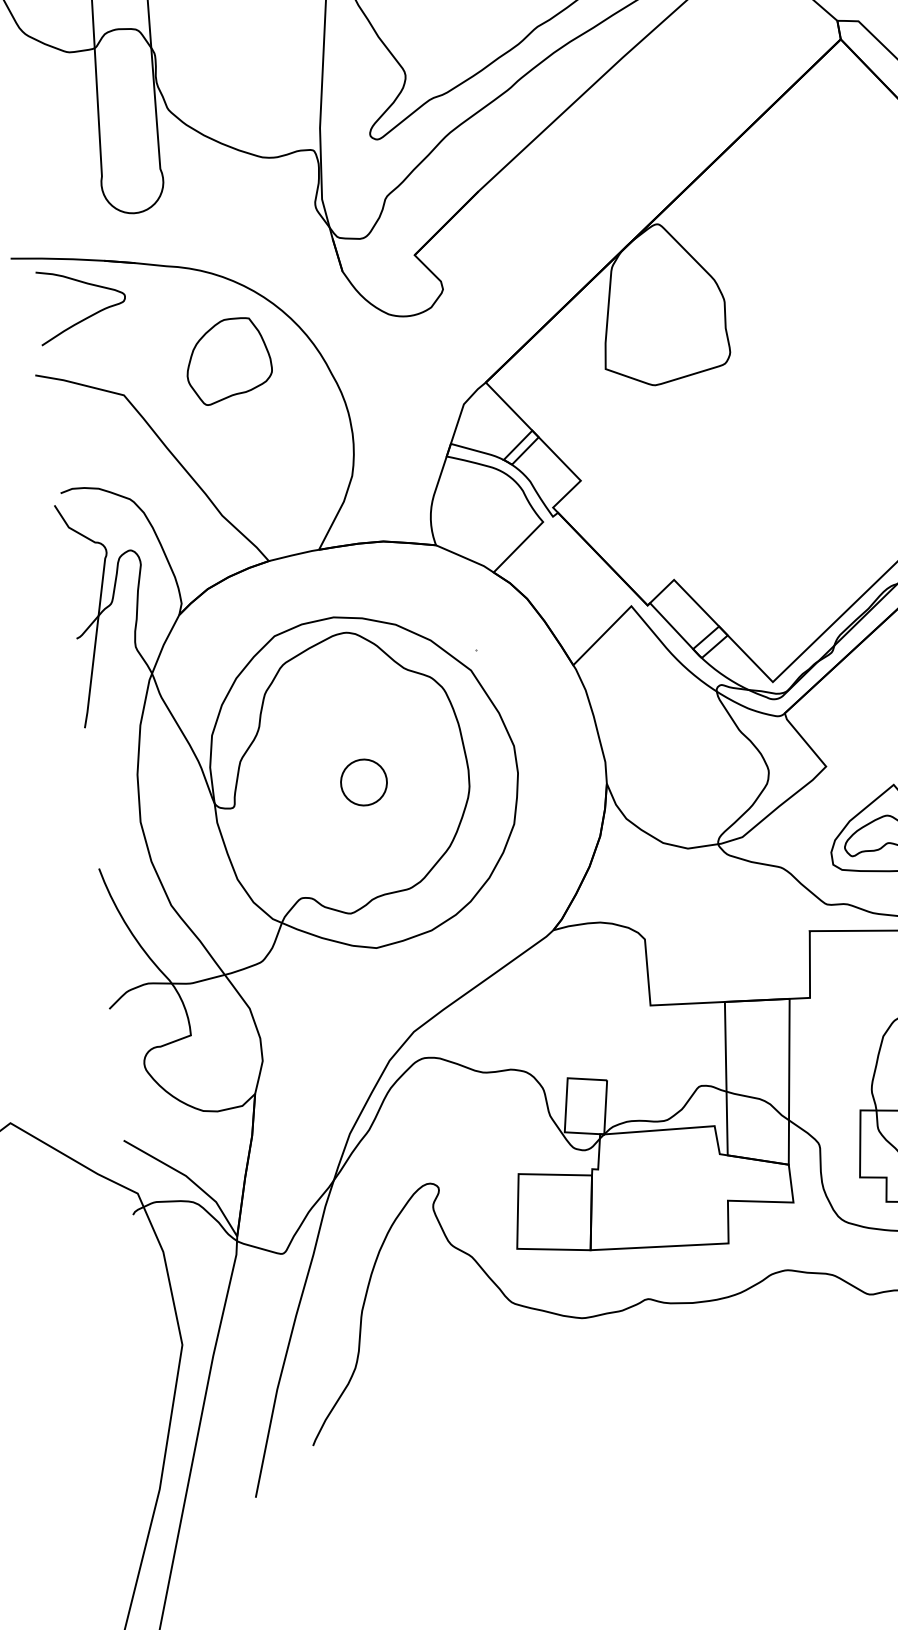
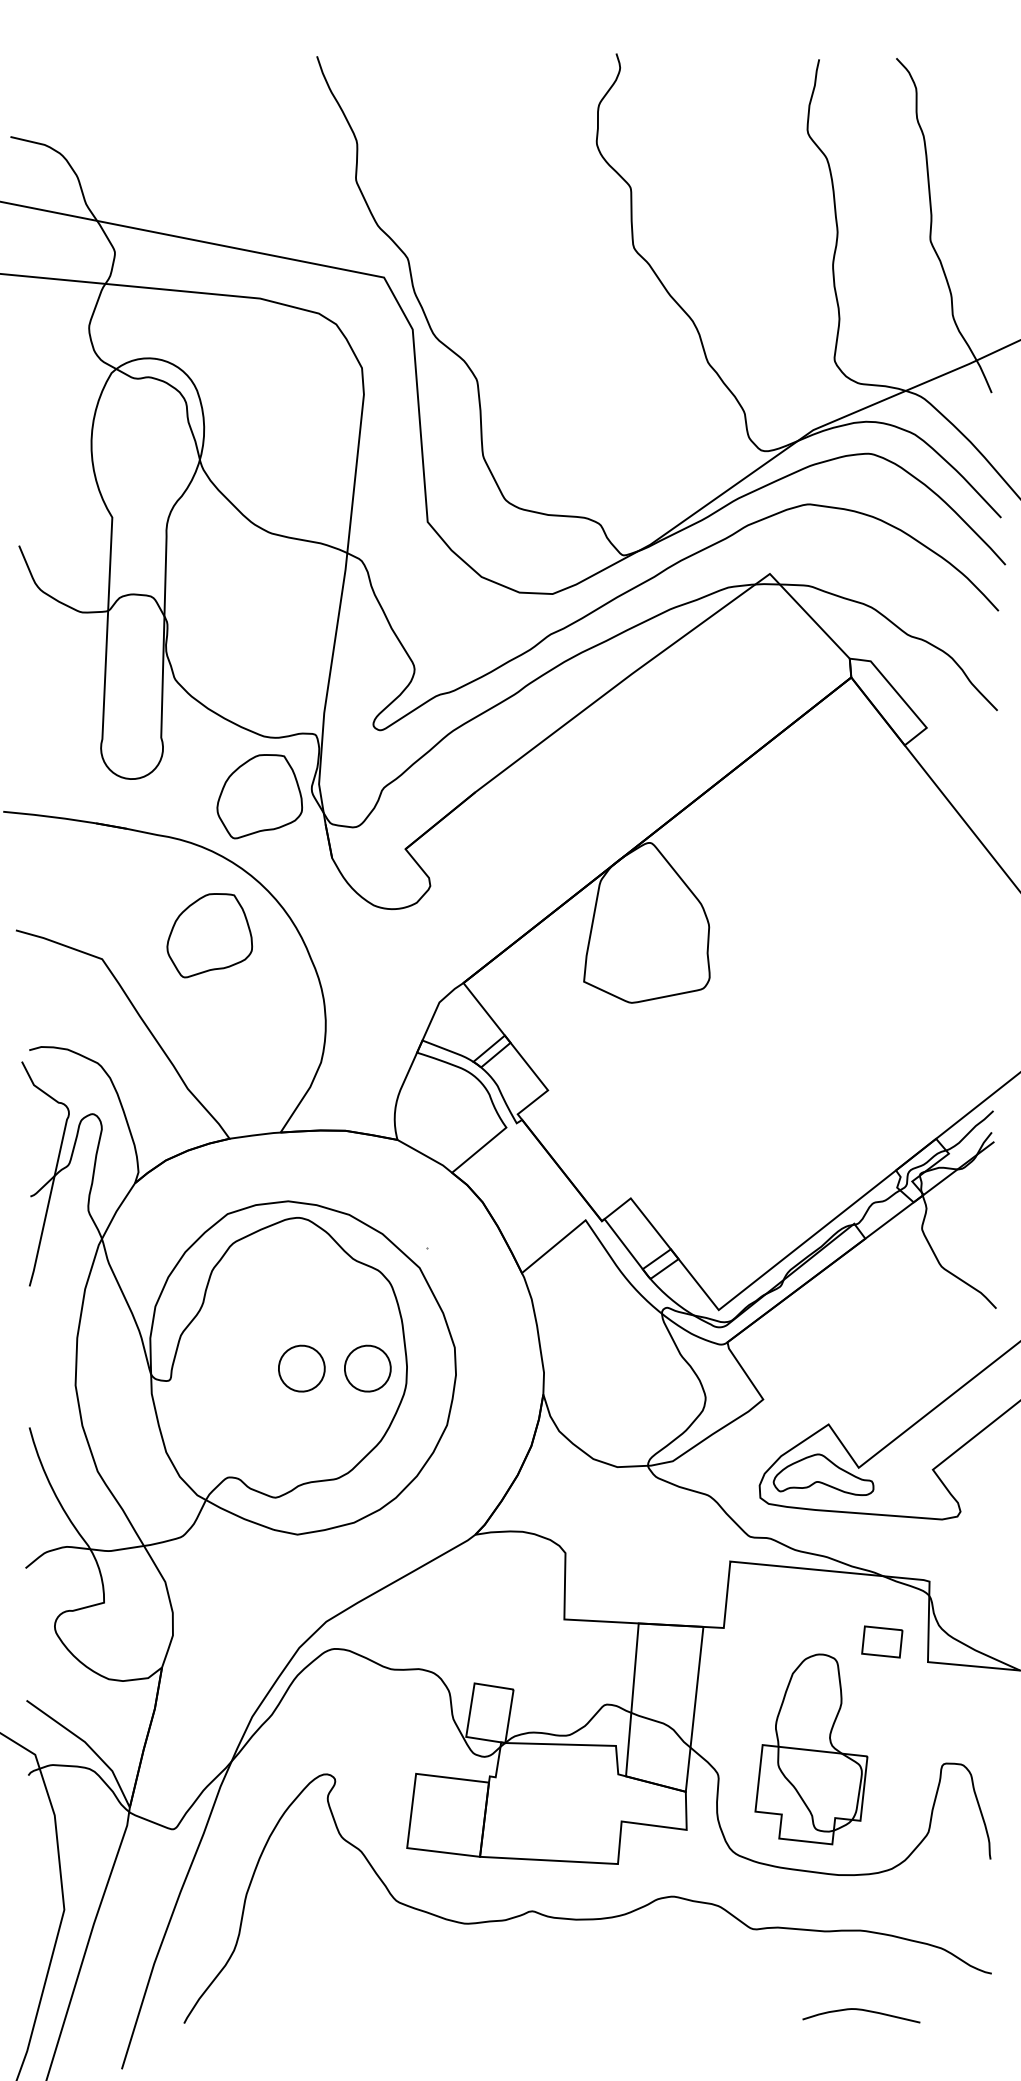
part: (264, 217) -> (259, 796), added
curve: (89, 315) -> (75, 876), removed
part: (429, 775) -> (367, 1368), added

